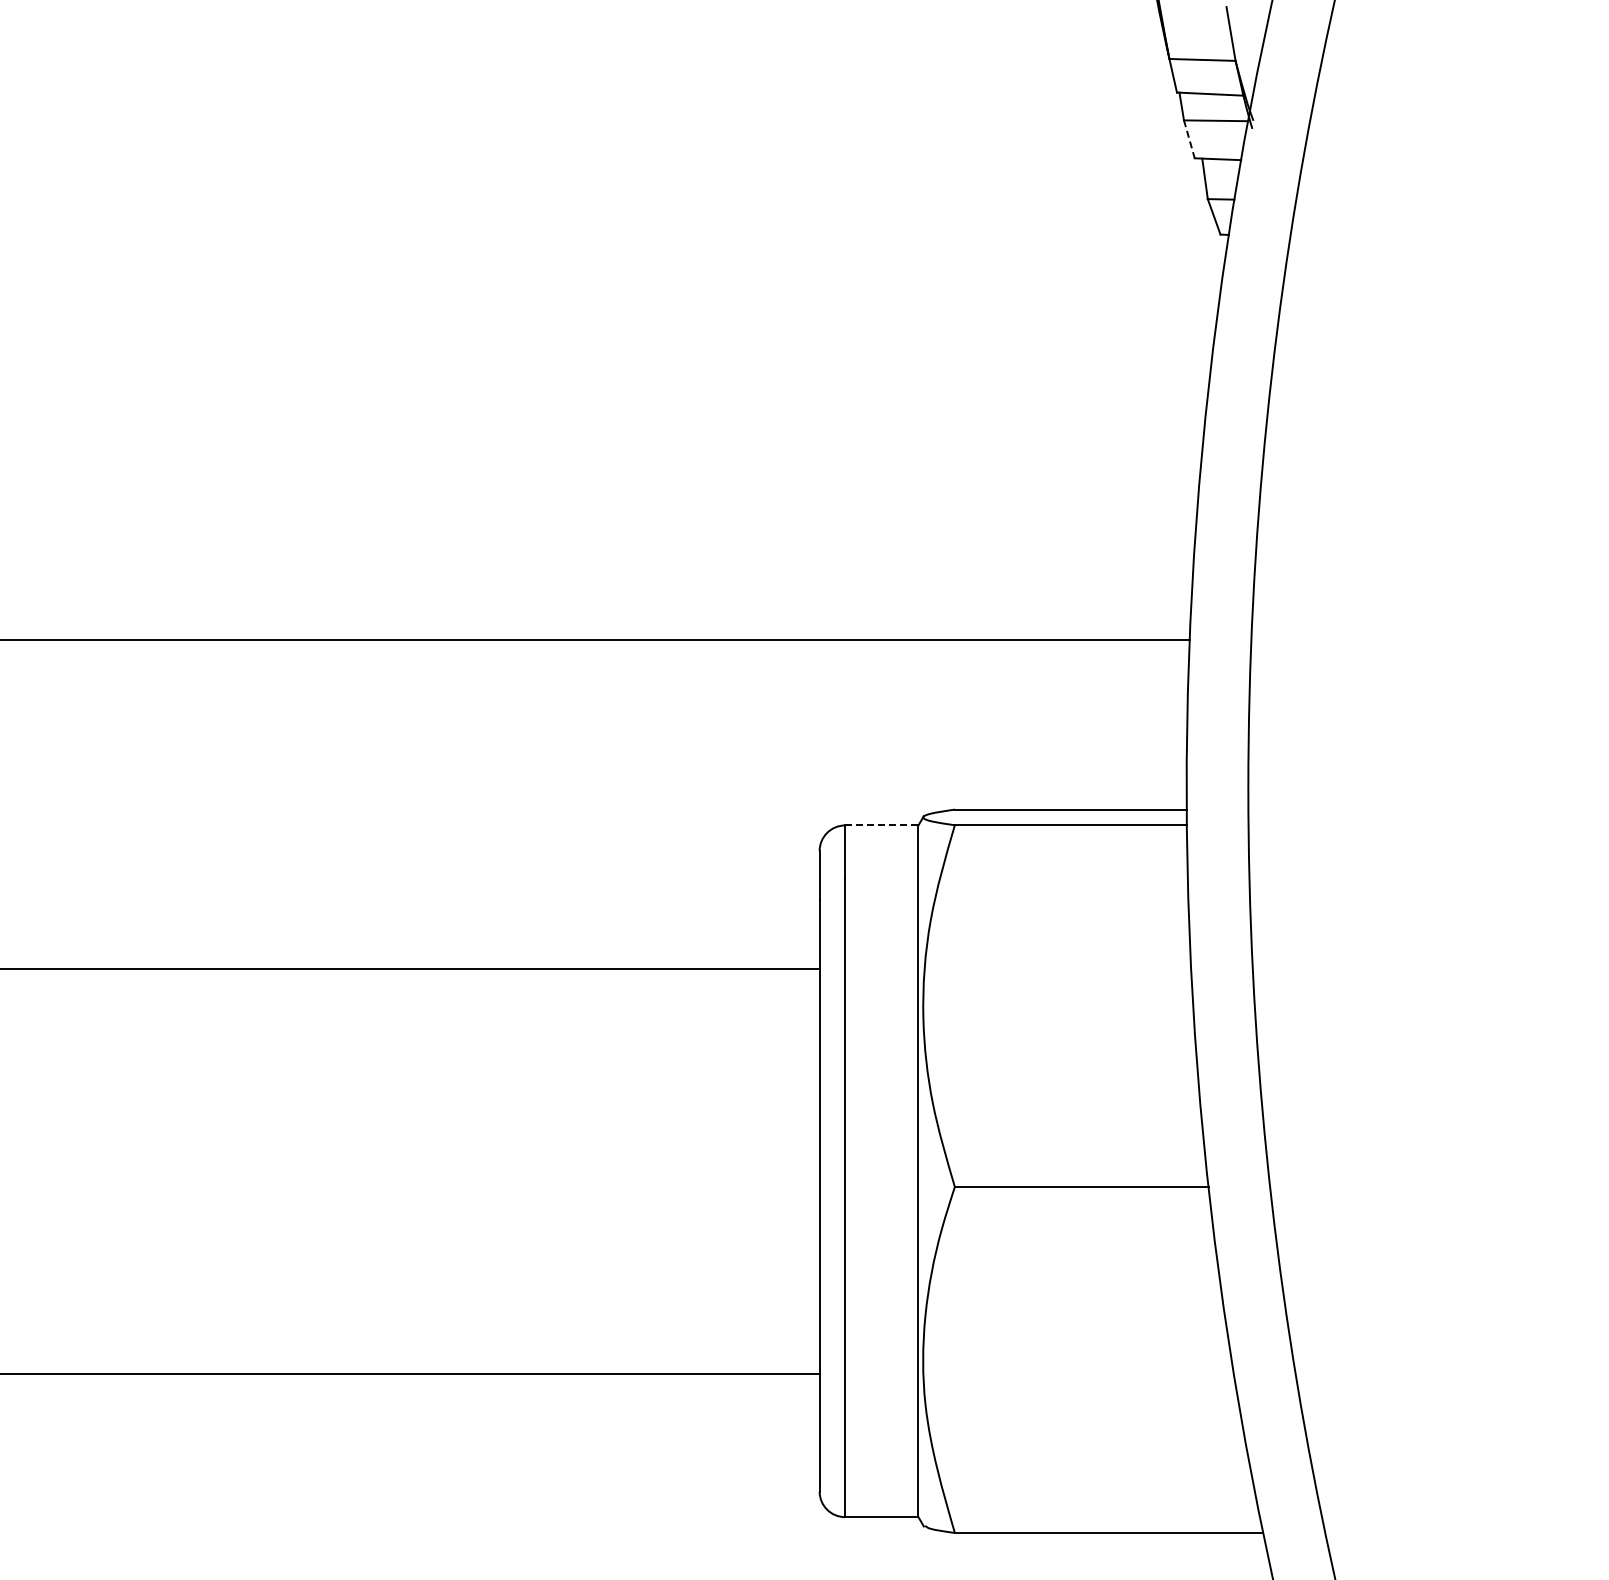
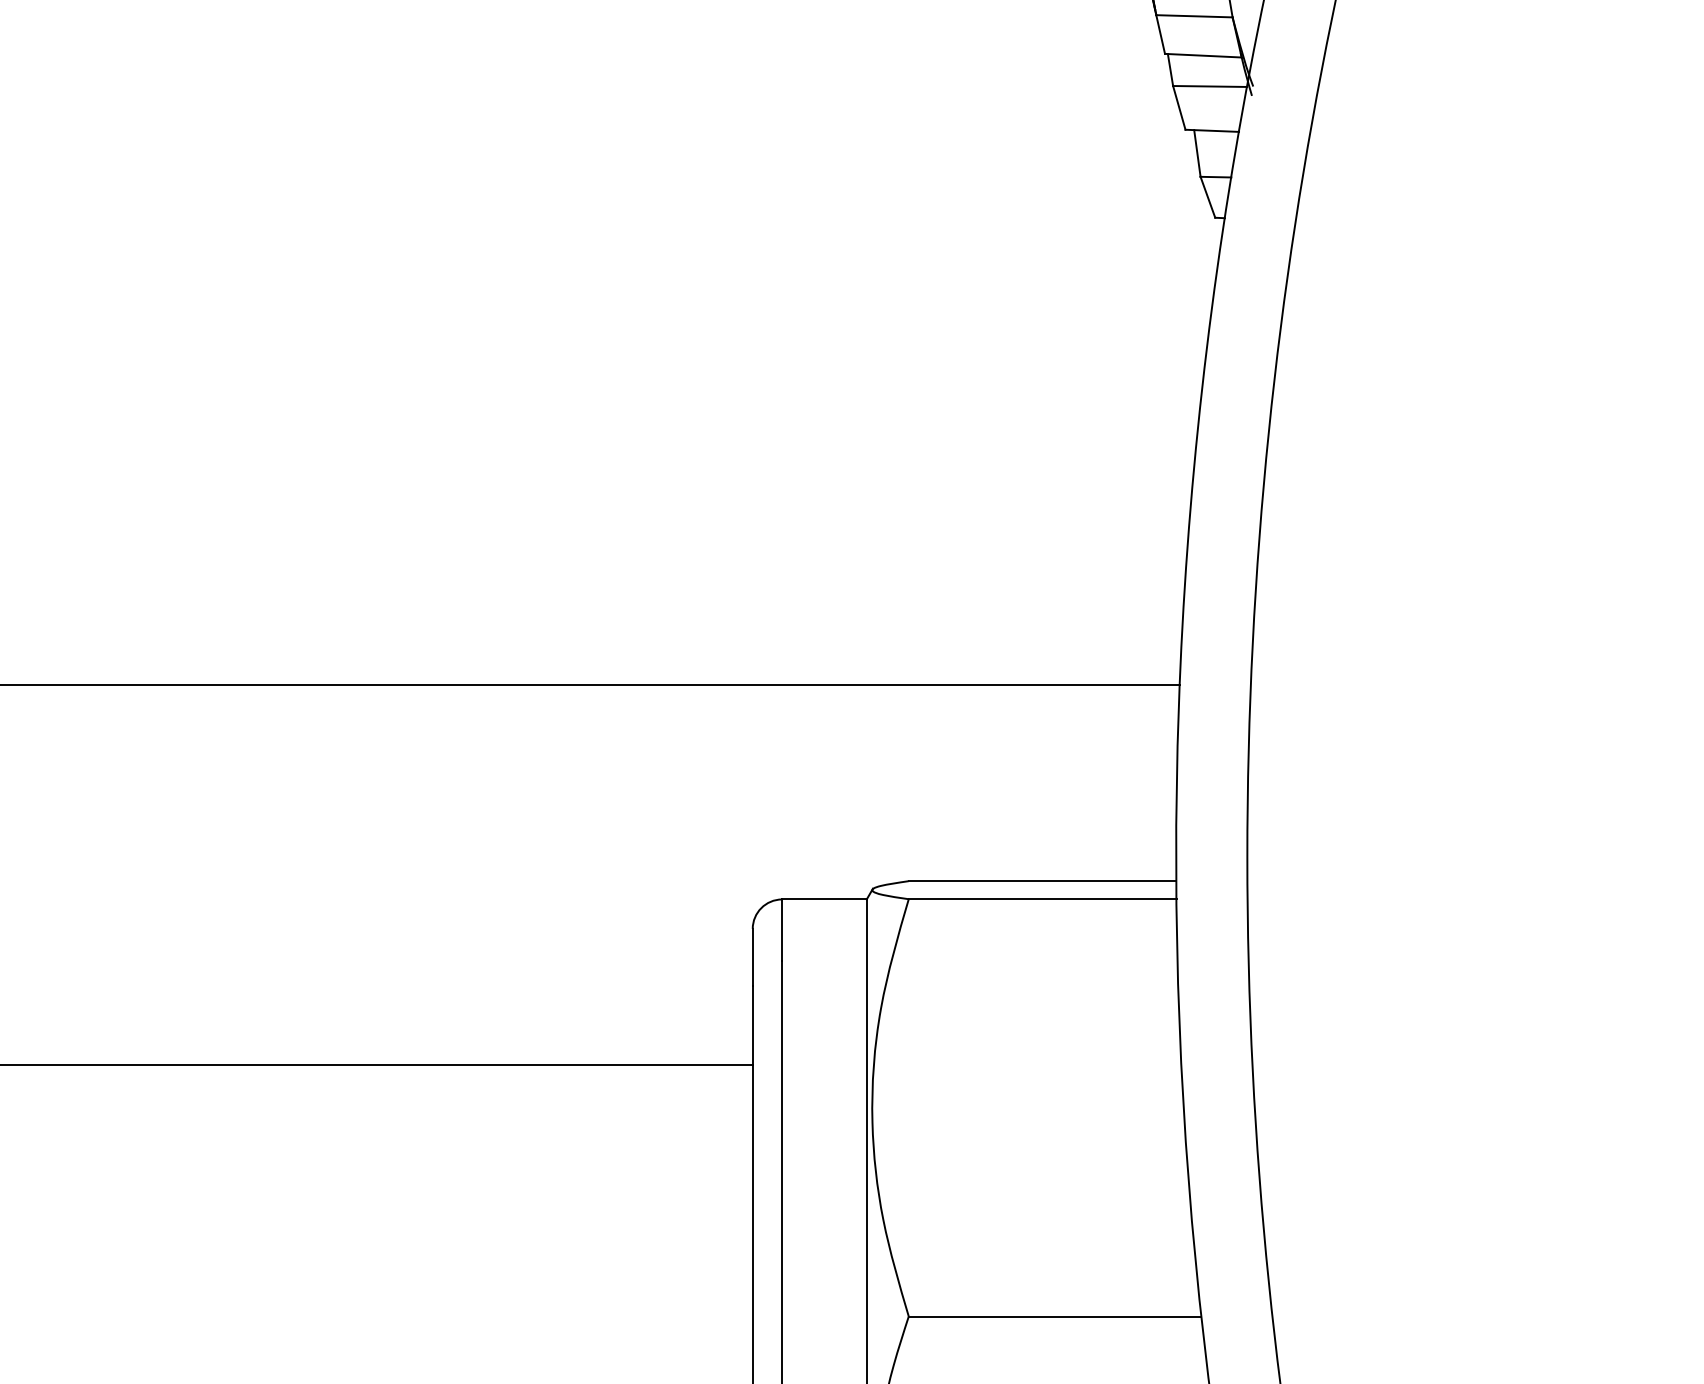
line: (1189, 139) -> (1179, 108), dashed -> solid
line: (881, 825) -> (824, 899), dashed -> solid

